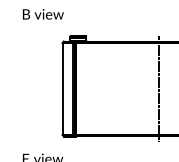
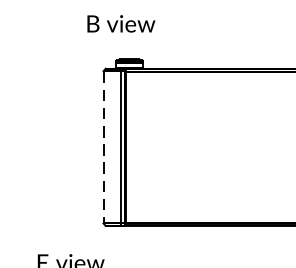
text: (42, 14) -> (119, 24), moved
line: (62, 89) -> (103, 148), solid -> dashed
line: (159, 89) -> (263, 148), removed

